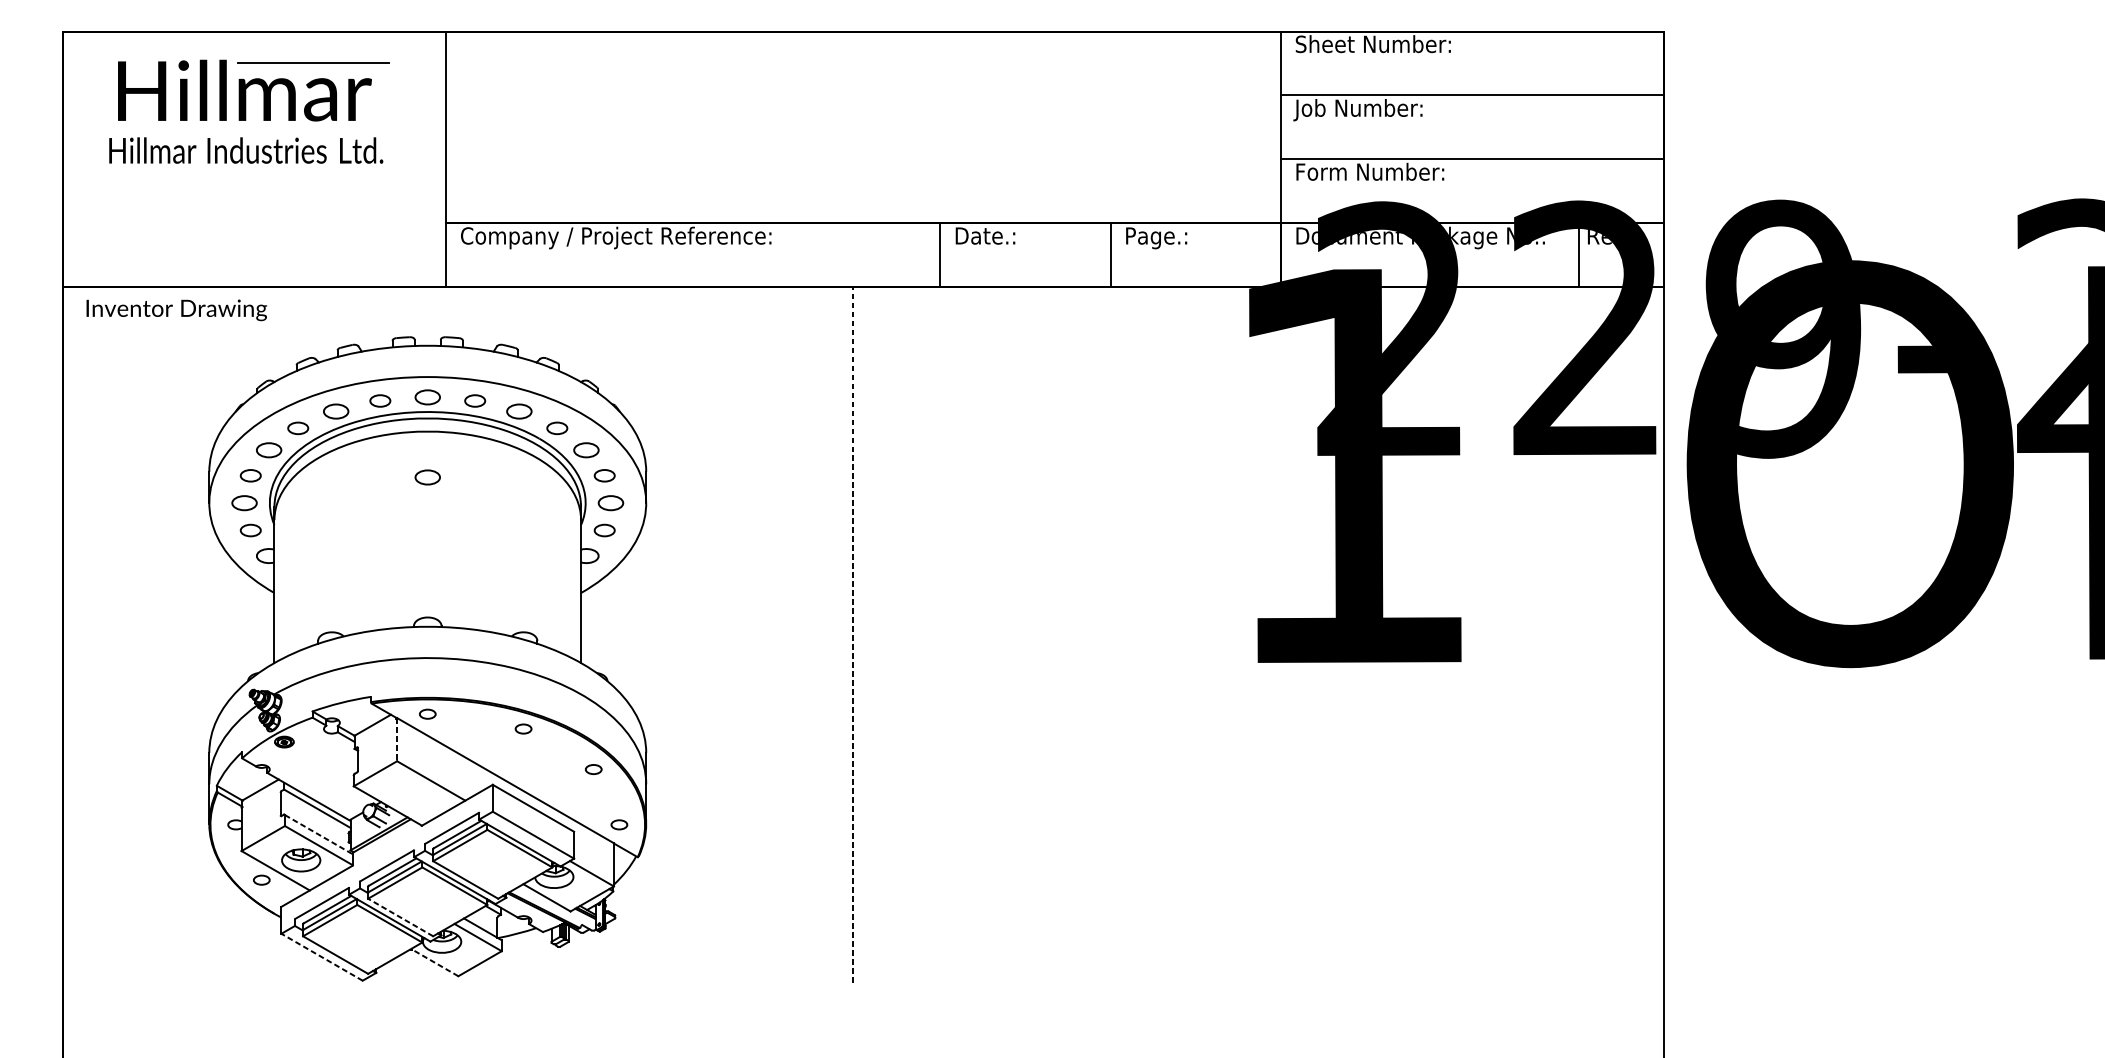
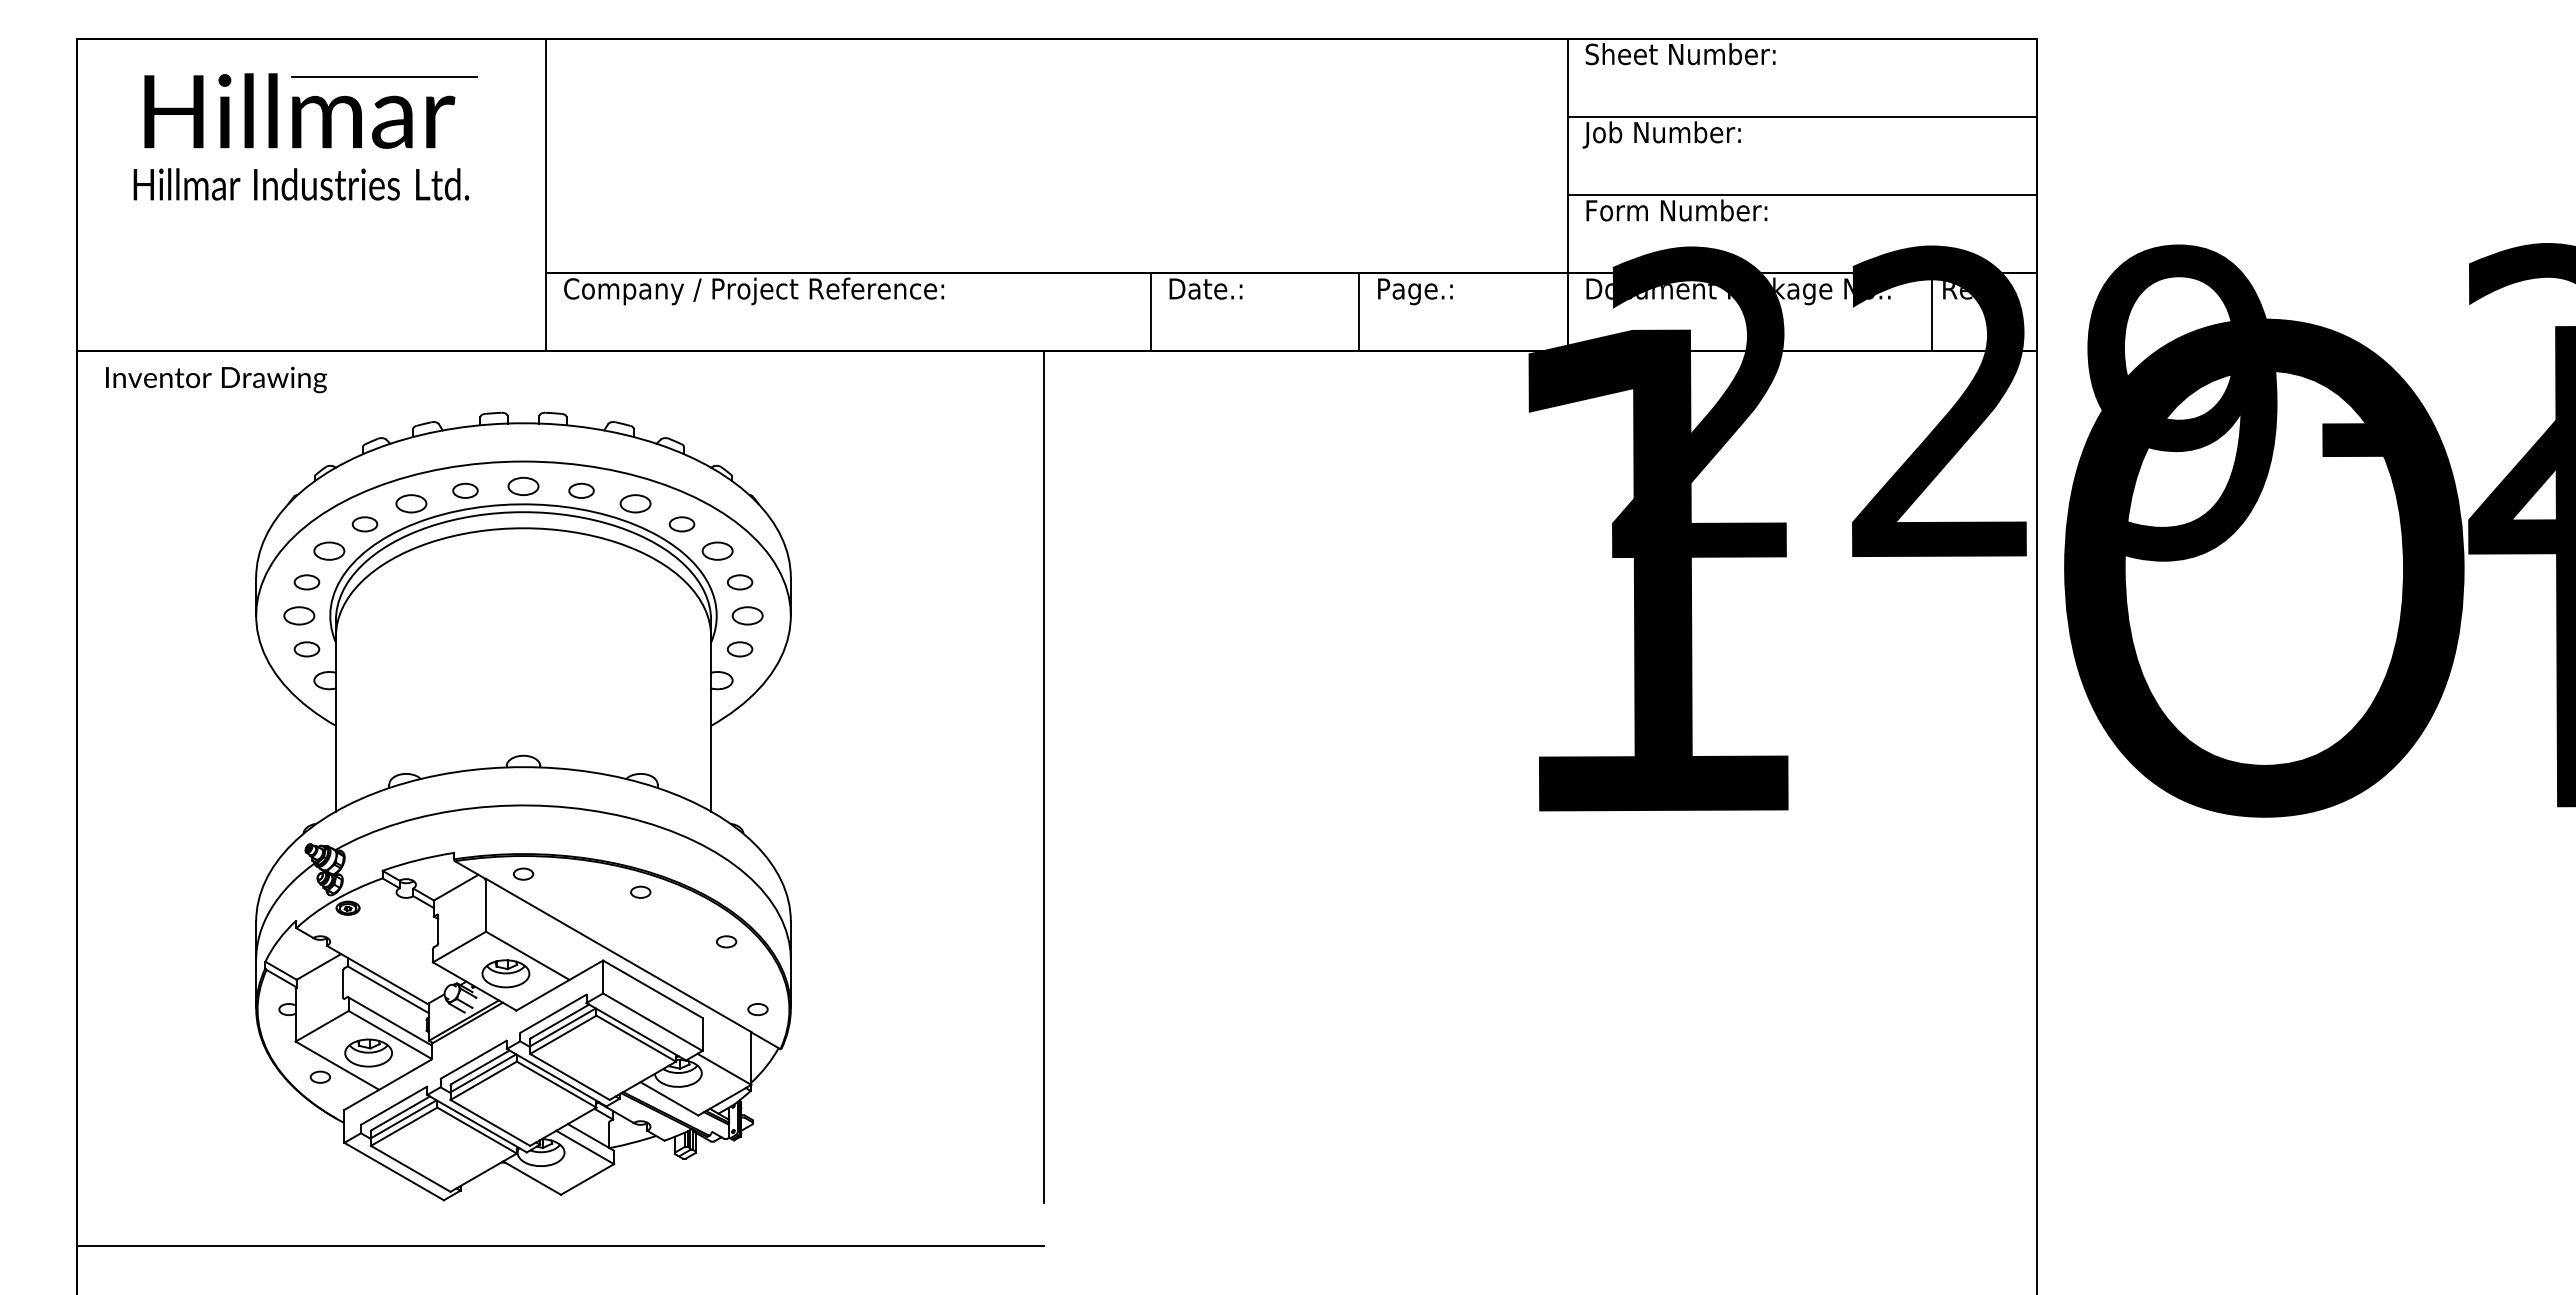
part: (427, 476) -> (523, 583), removed
line: (852, 635) -> (1043, 777), dashed -> solid
line: (397, 739) -> (486, 905), dashed -> solid
part: (413, 795) -> (505, 973), added
line: (319, 834) -> (390, 1021), dashed -> solid
line: (400, 917) -> (490, 1122), dashed -> solid
line: (321, 957) -> (393, 1171), dashed -> solid
line: (434, 962) -> (531, 1177), dashed -> solid
line: (457, 1018) -> (560, 1246), added

